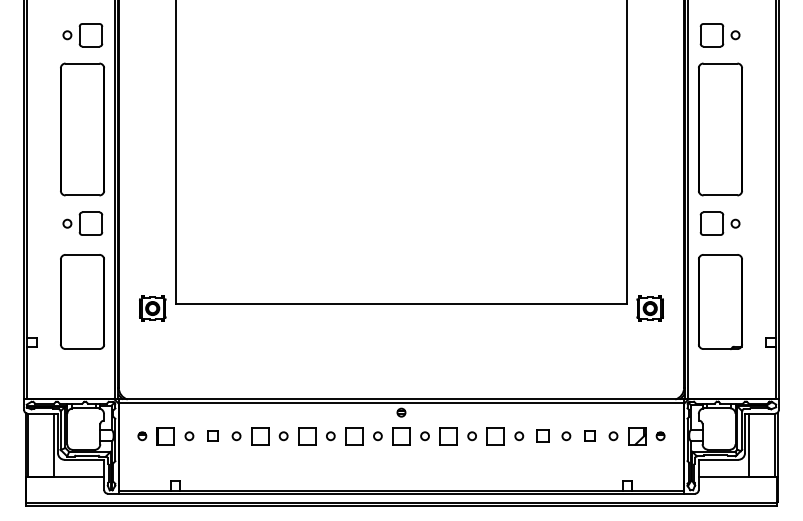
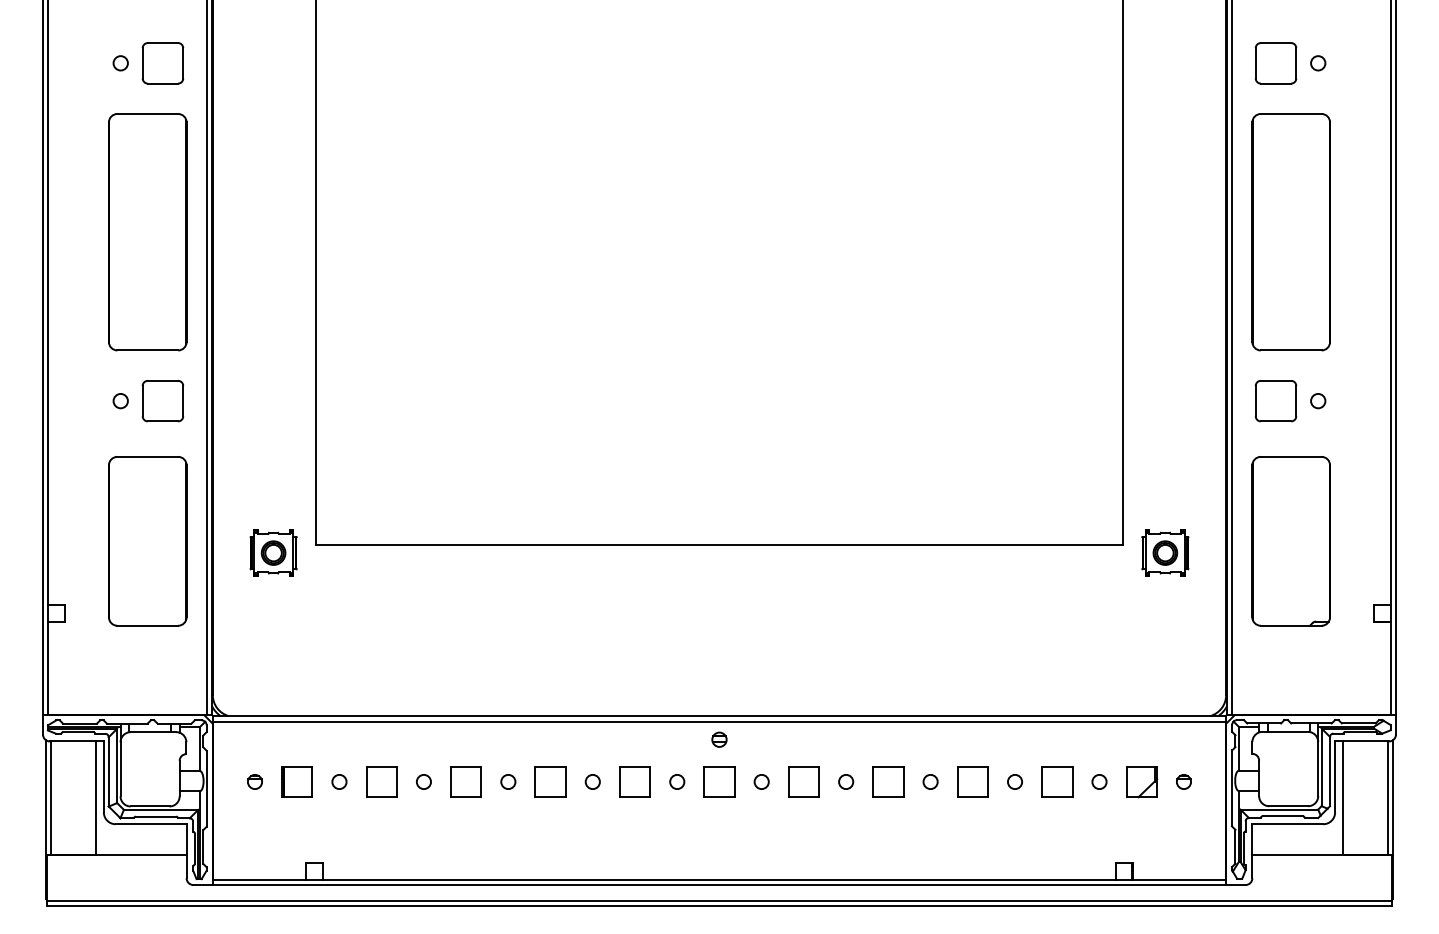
part: (213, 436) -> (382, 782), size x1.67
part: (542, 436) -> (972, 782), size x1.43
part: (589, 436) -> (1056, 782), size x1.67

